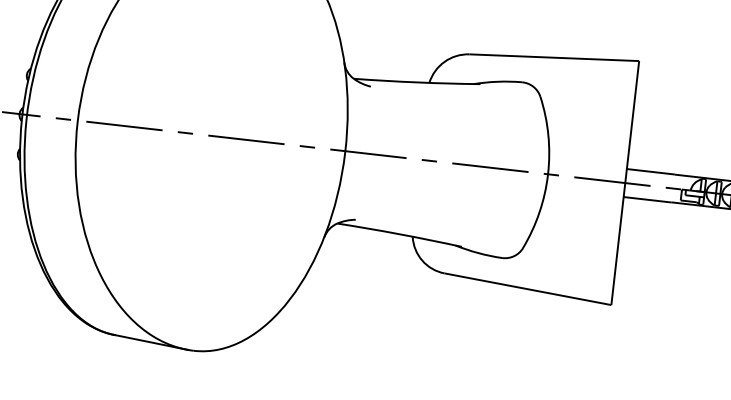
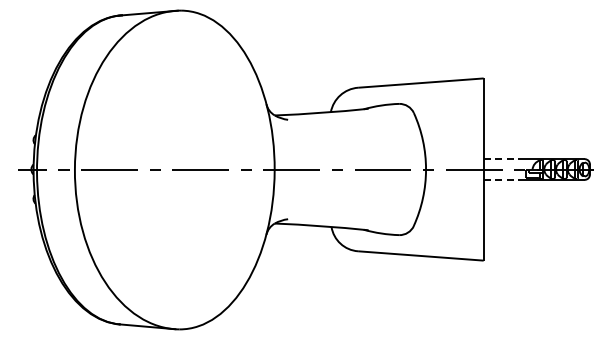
line: (650, 172) -> (501, 159), solid -> dashed
line: (647, 199) -> (501, 179), solid -> dashed

